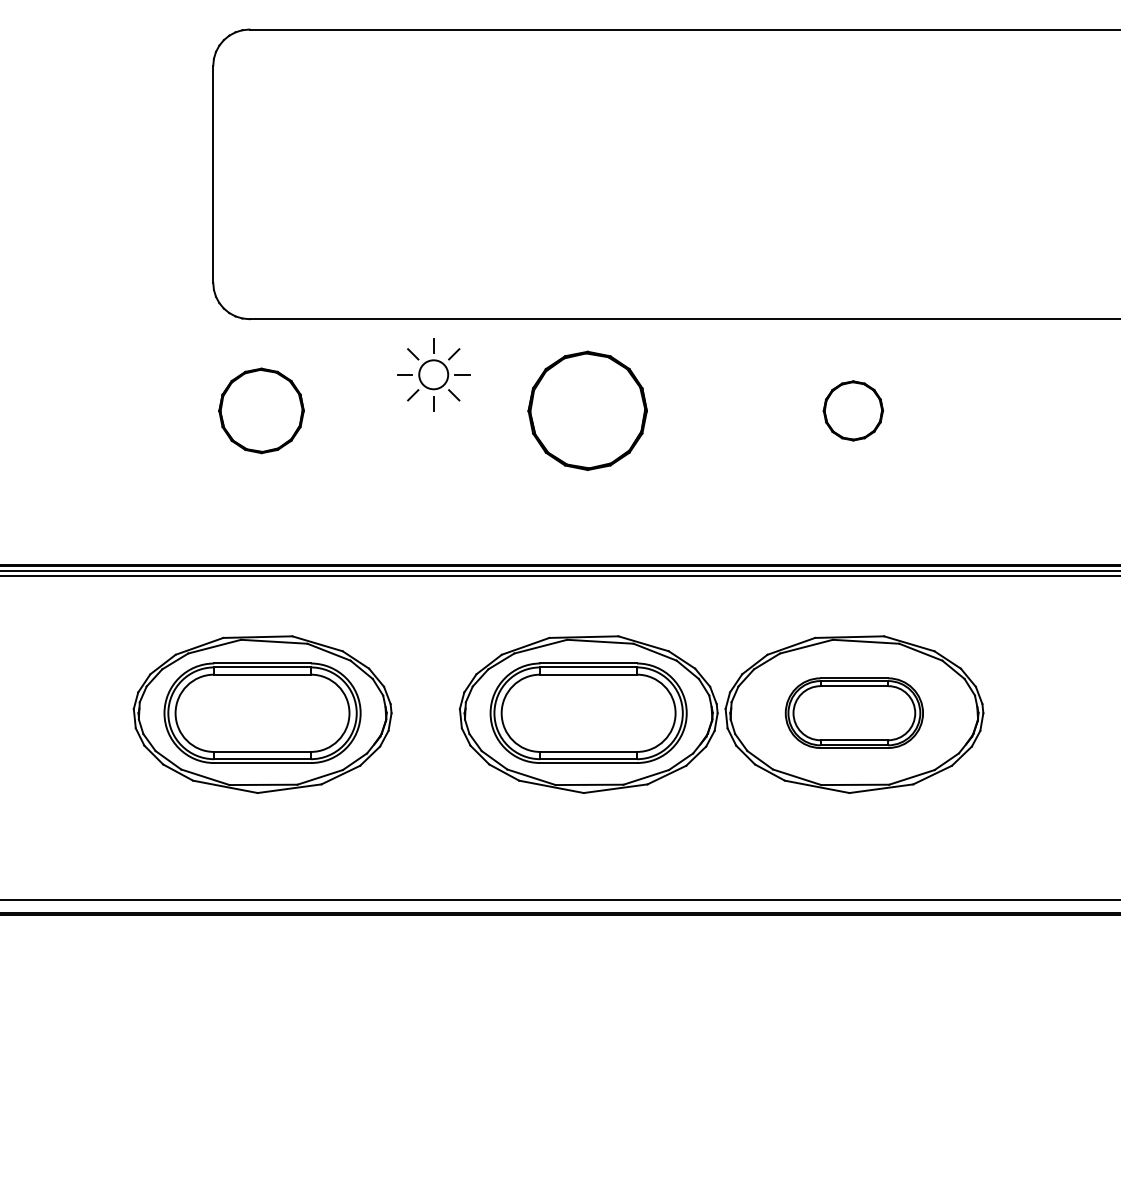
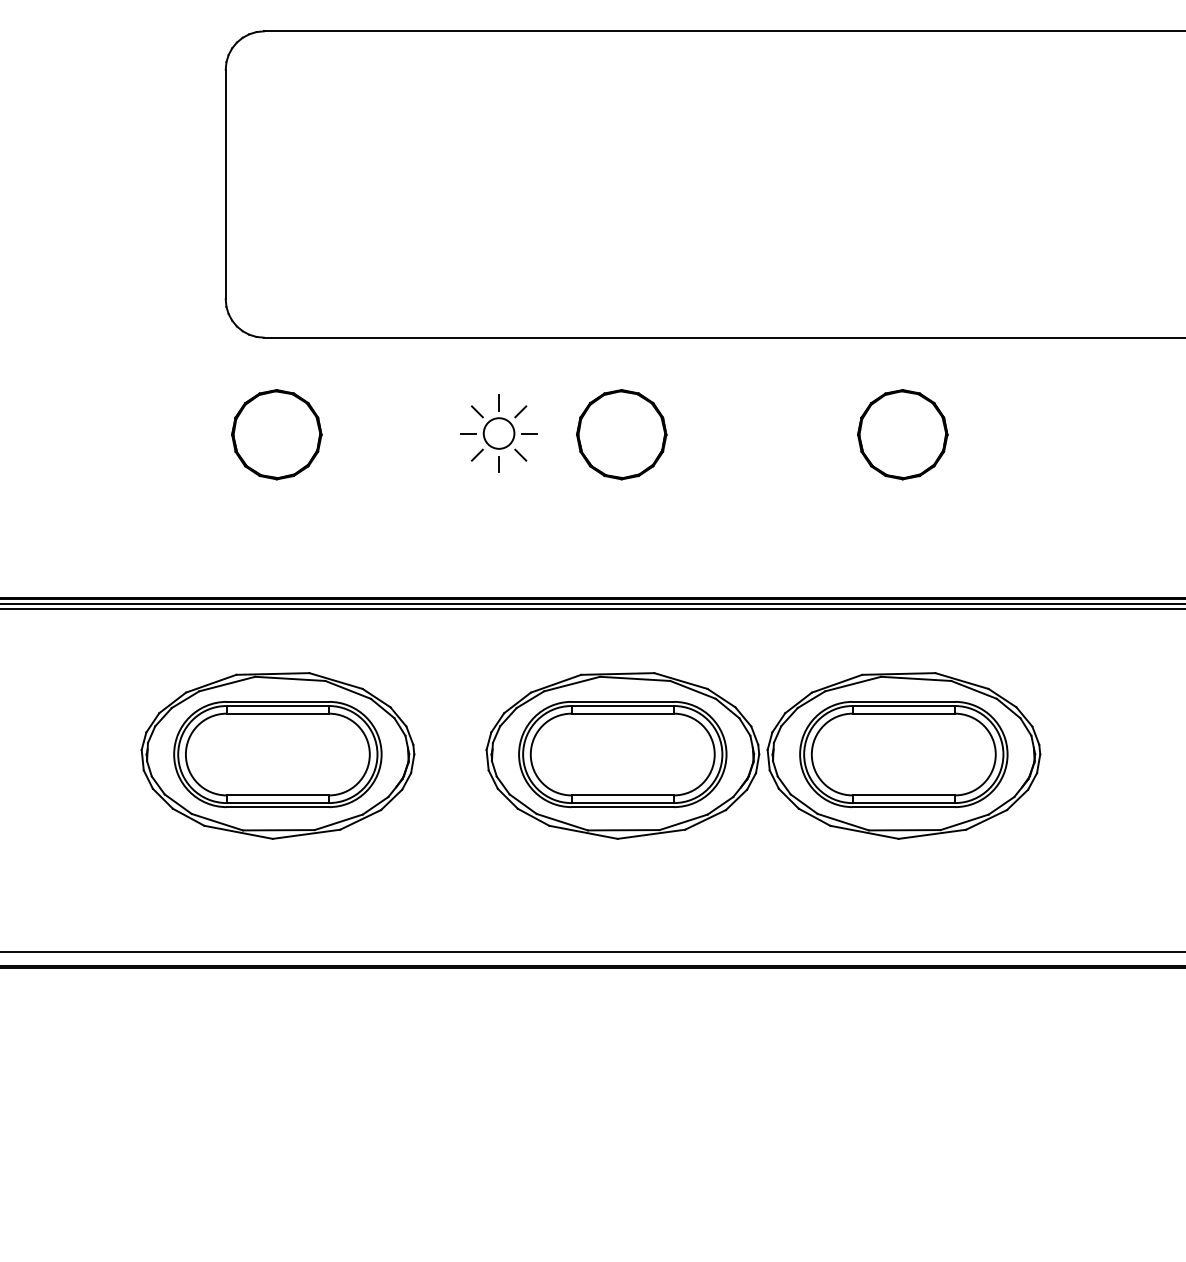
part: (433, 374) -> (498, 433), moved
part: (587, 410) -> (621, 434), size x0.71
part: (853, 410) -> (902, 434), size x1.43
part: (854, 712) -> (903, 753), size x1.43

